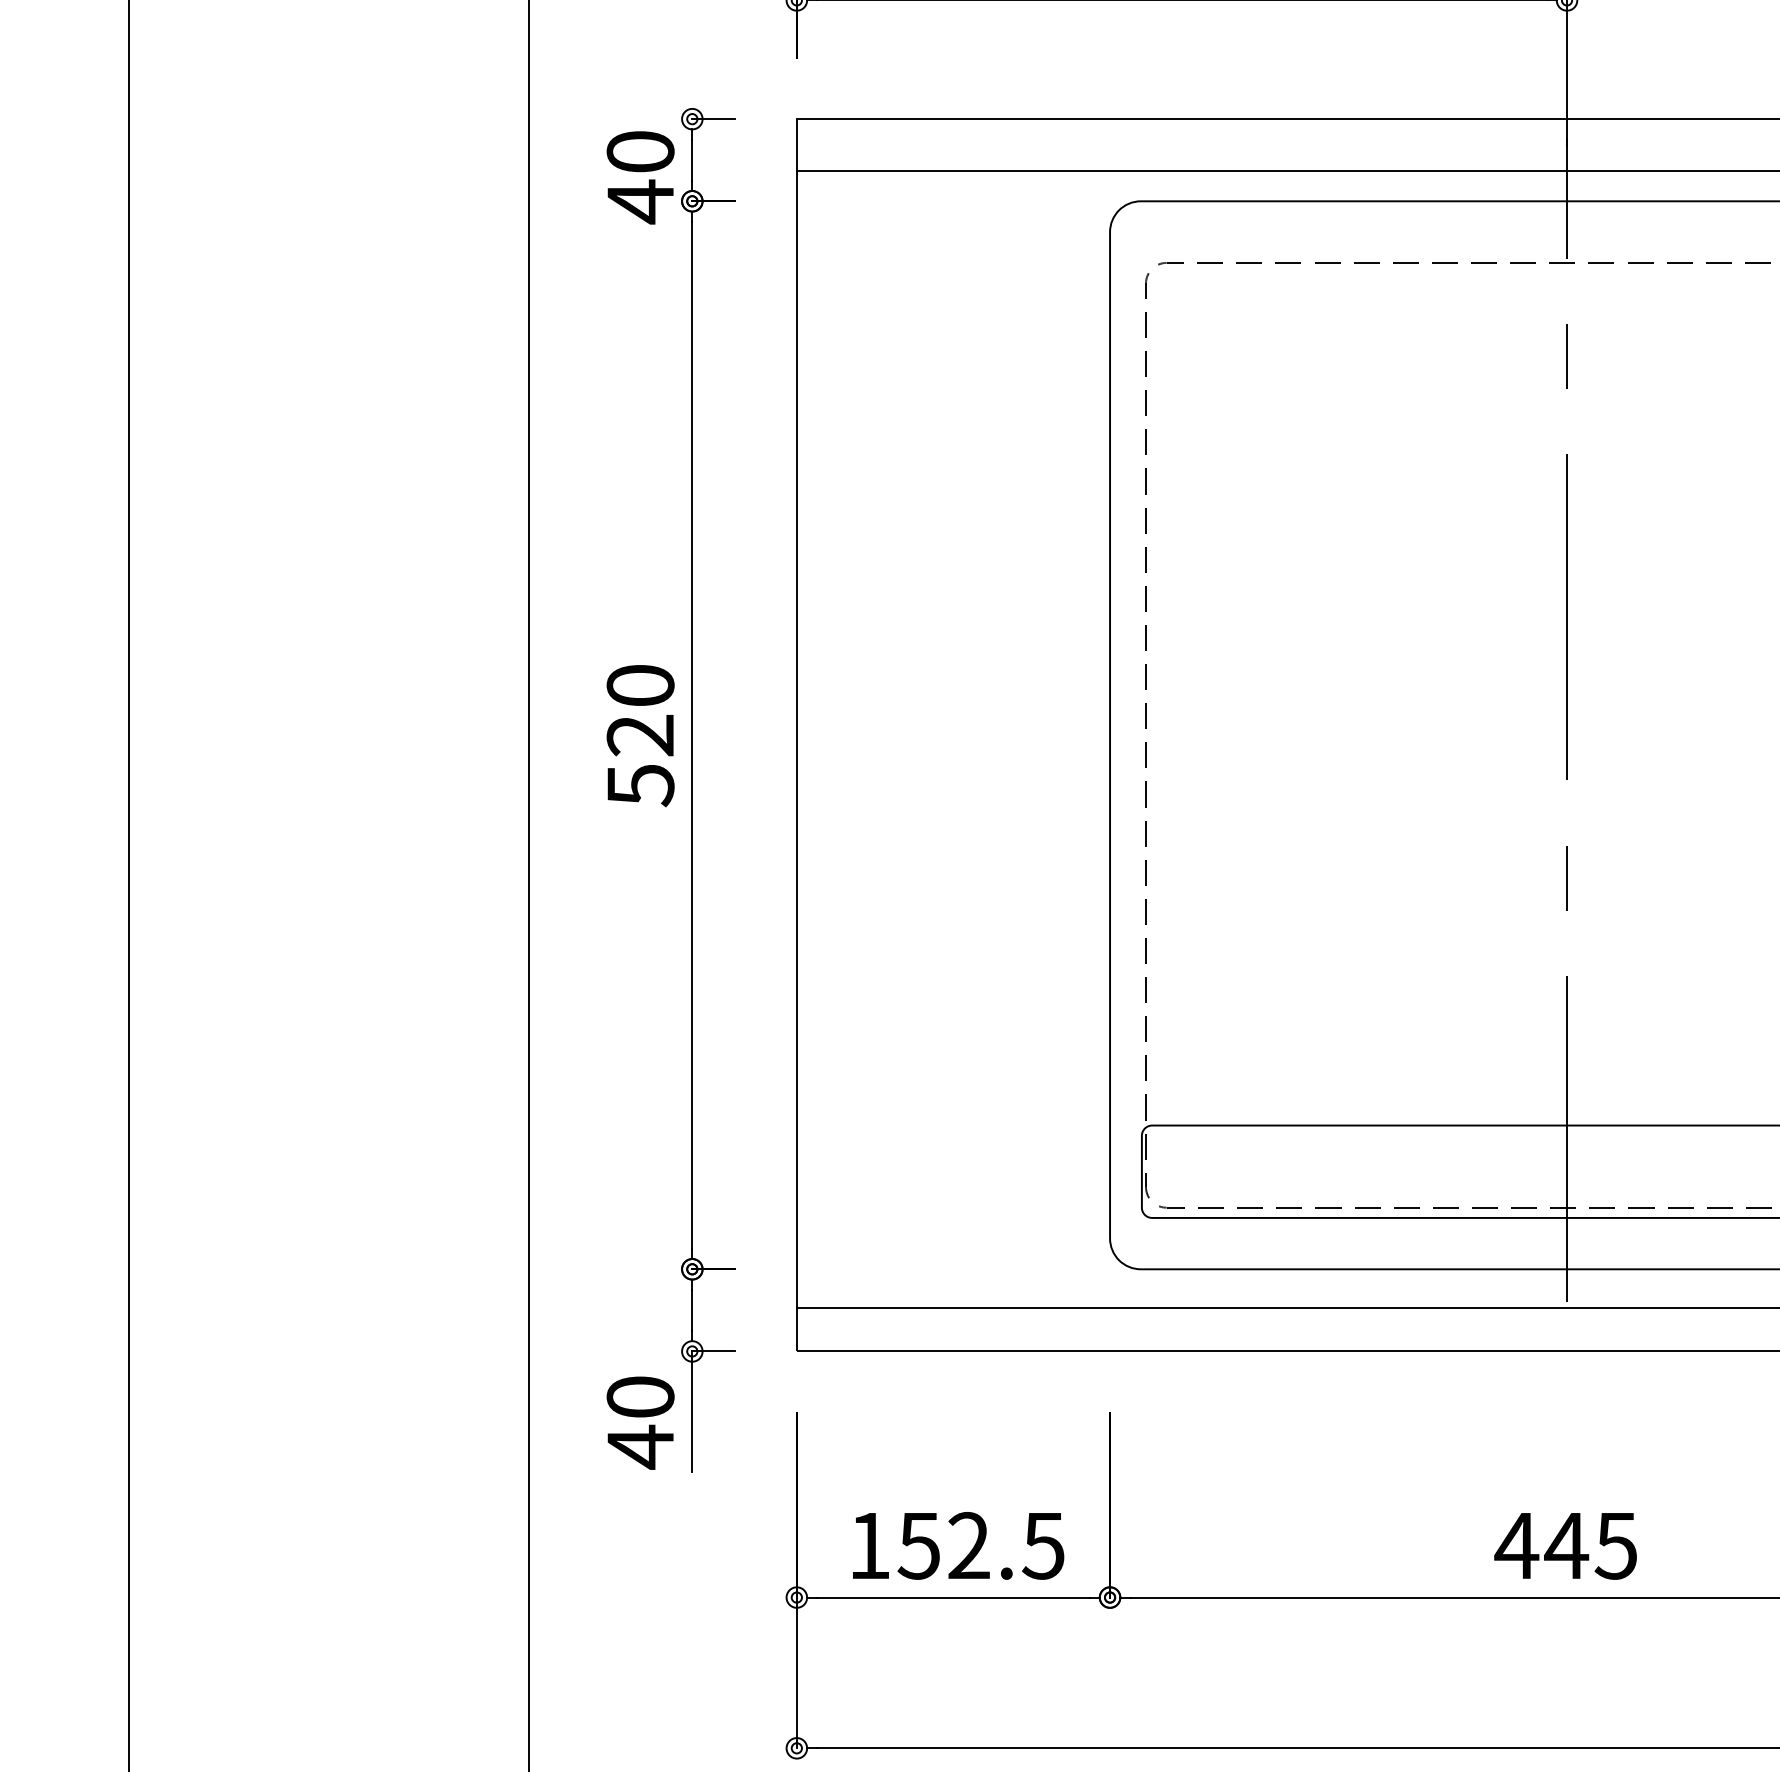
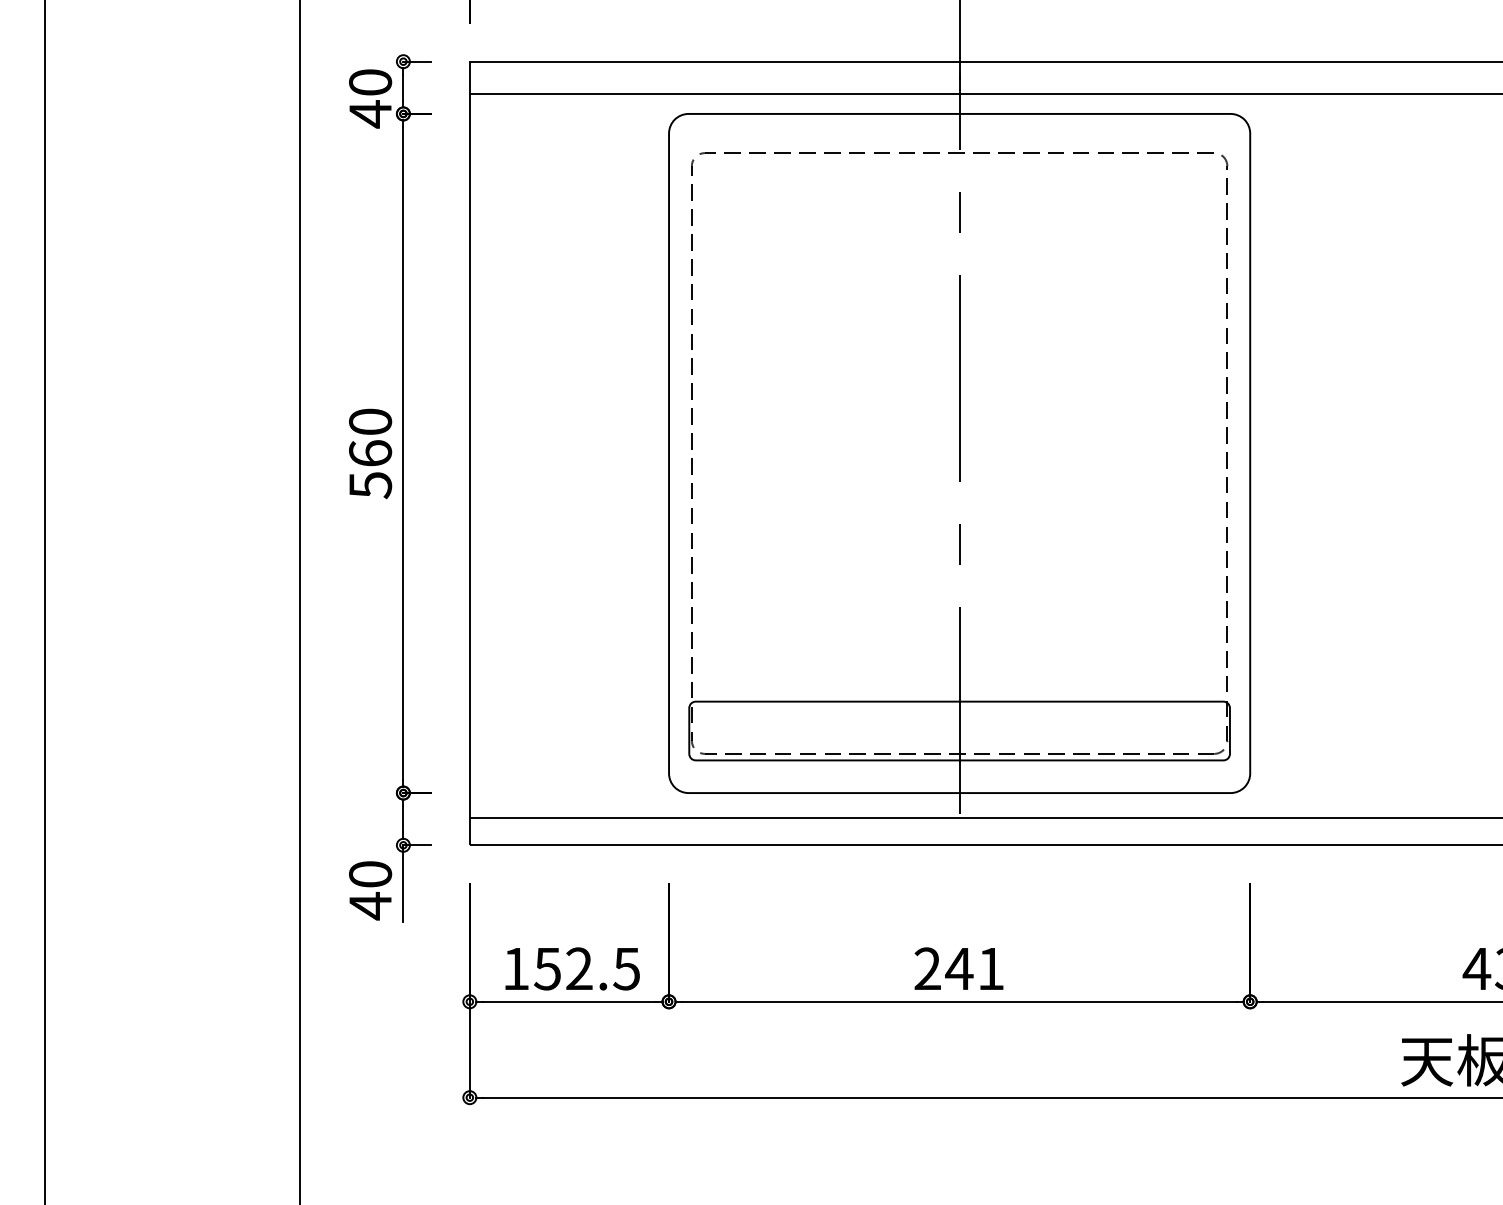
text: (640, 735) -> (370, 453), 520 -> 560
text: (1565, 1545) -> (958, 968), 445 -> 241

